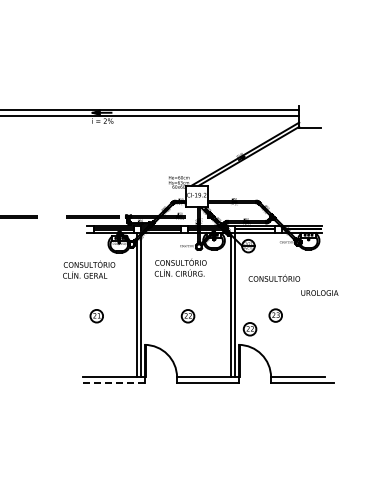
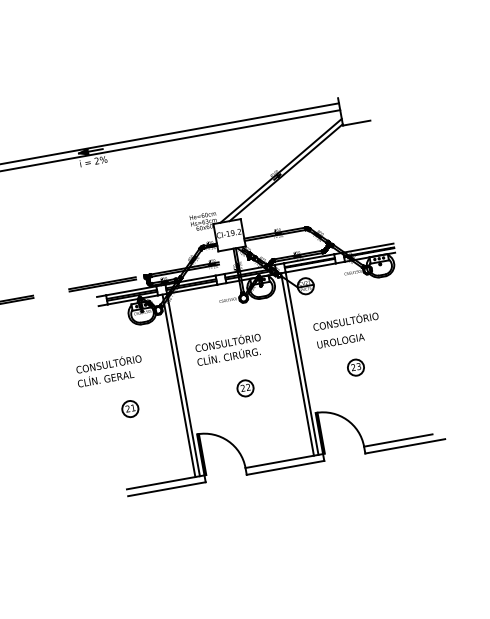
text: (180, 267) -> (228, 348), moved
text: (89, 269) -> (109, 370), moved
text: (319, 292) -> (340, 340), moved
part: (249, 329) -> (326, 391), removed
line: (113, 382) -> (166, 488), dashed -> solid

